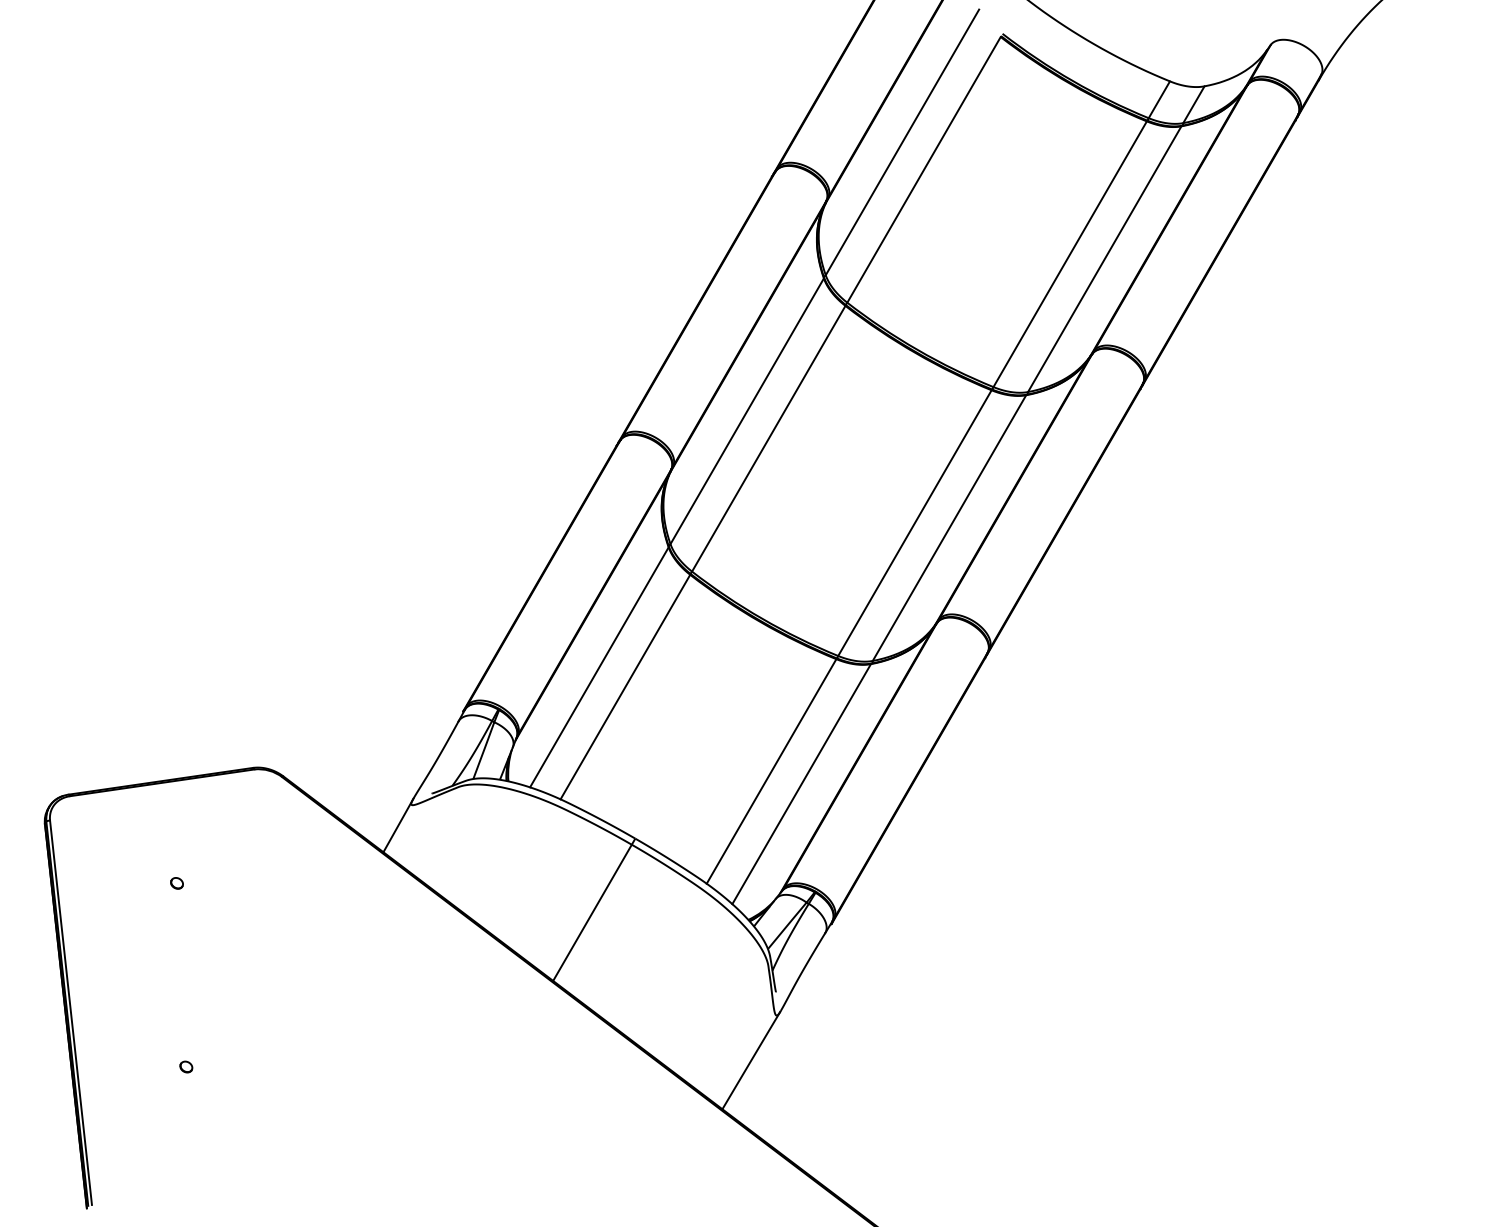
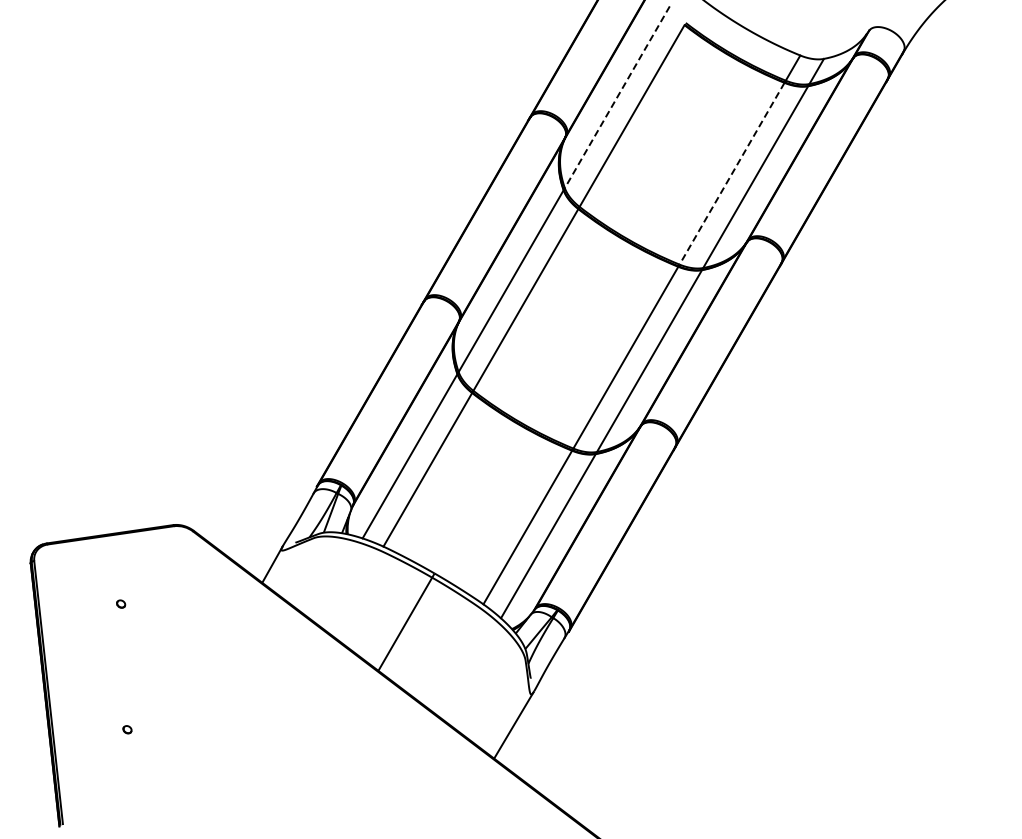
line: (902, 142) -> (617, 97), solid -> dashed
line: (1070, 253) -> (732, 173), solid -> dashed

